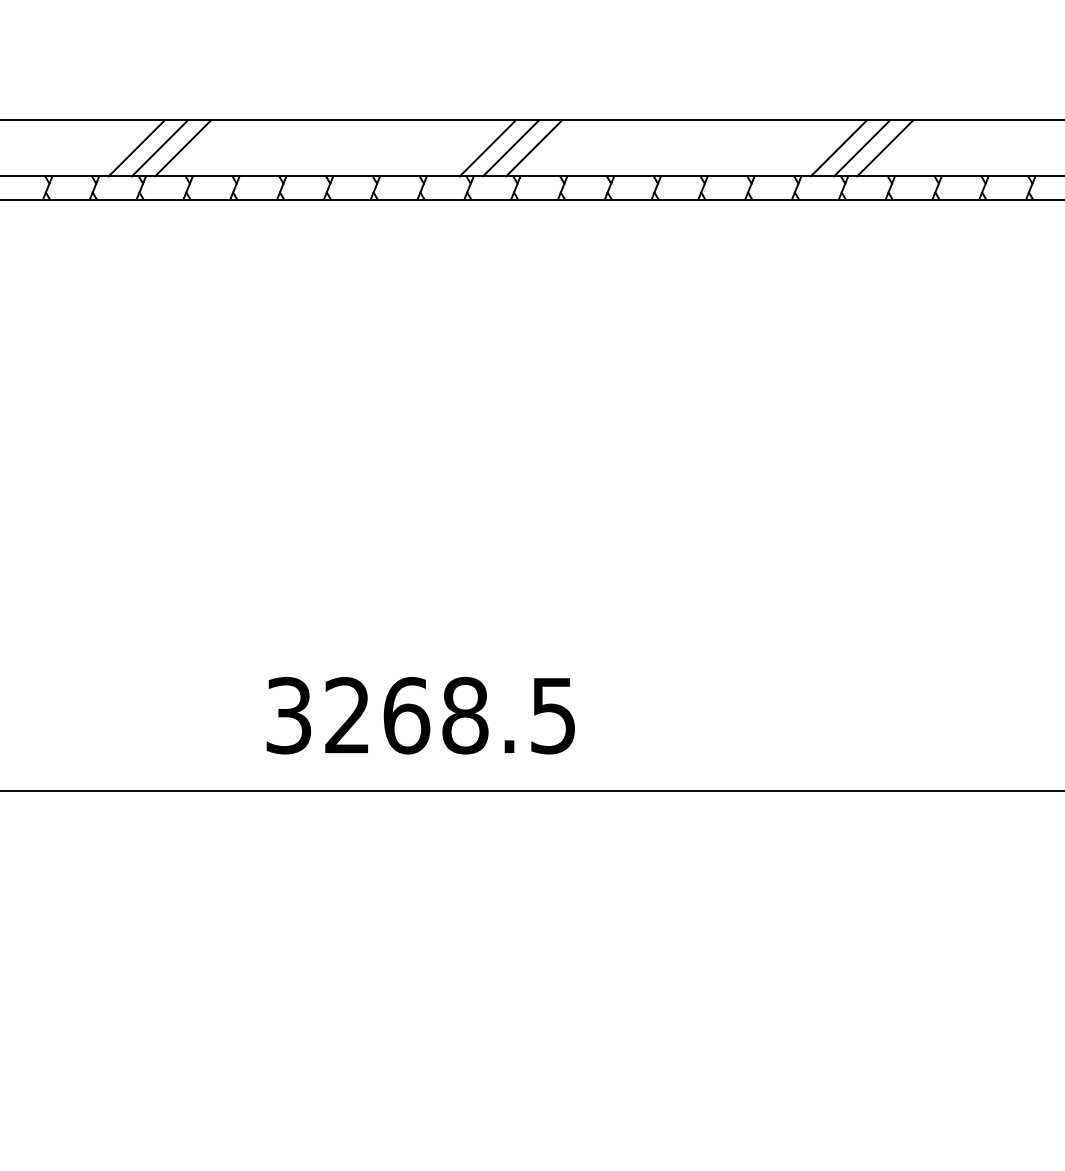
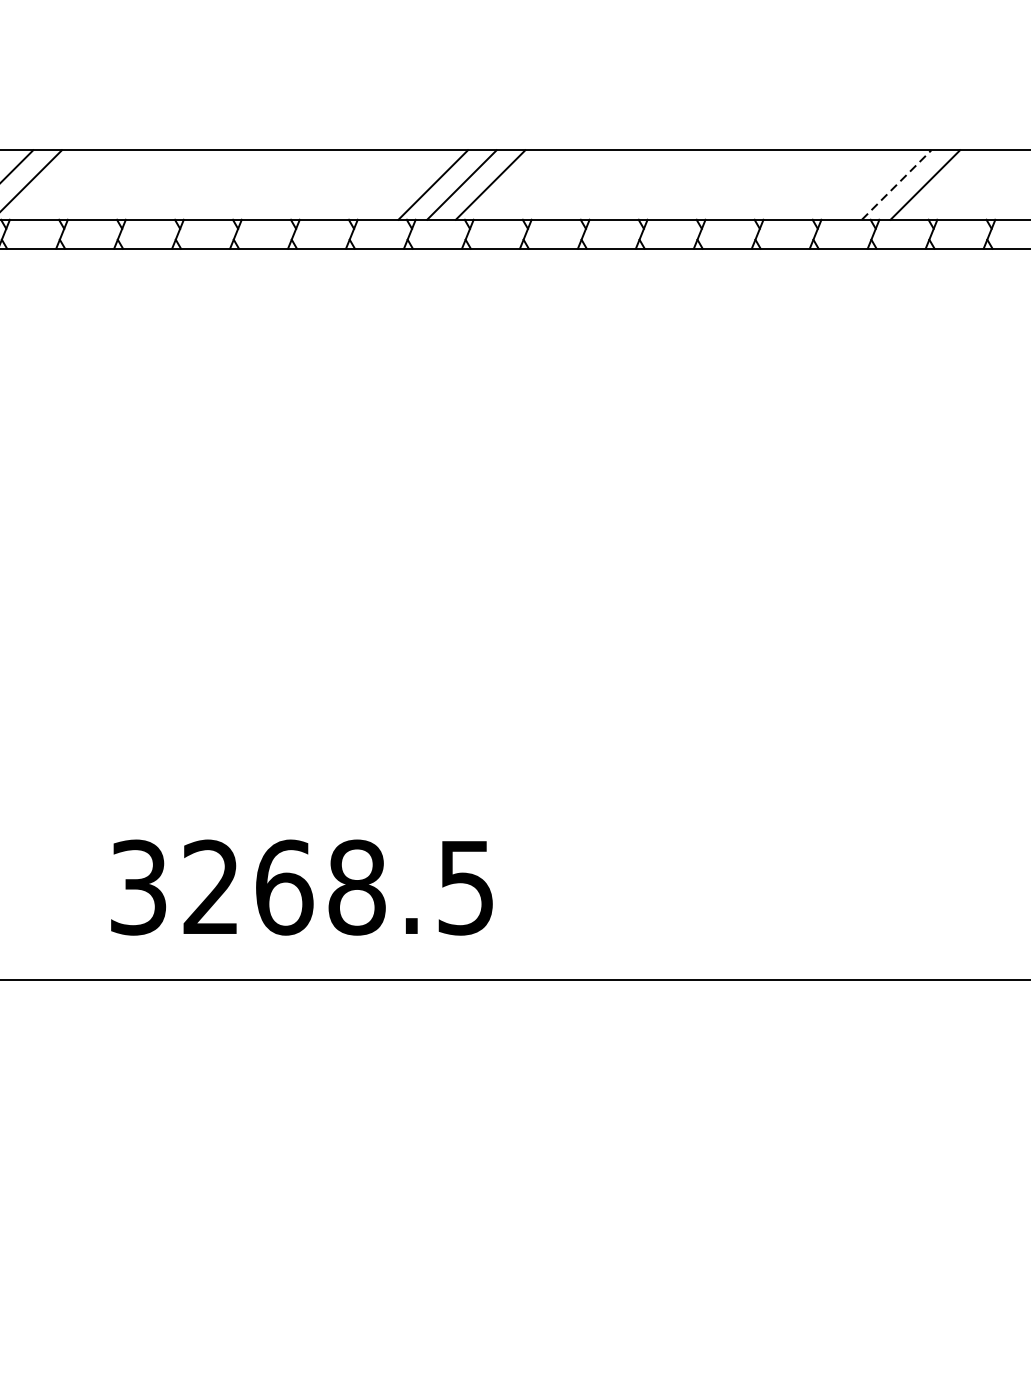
line: (183, 148) -> (56, 185), removed
line: (838, 148) -> (867, 185), removed
line: (862, 148) -> (897, 185), solid -> dashed
text: (420, 715) -> (301, 887), moved

